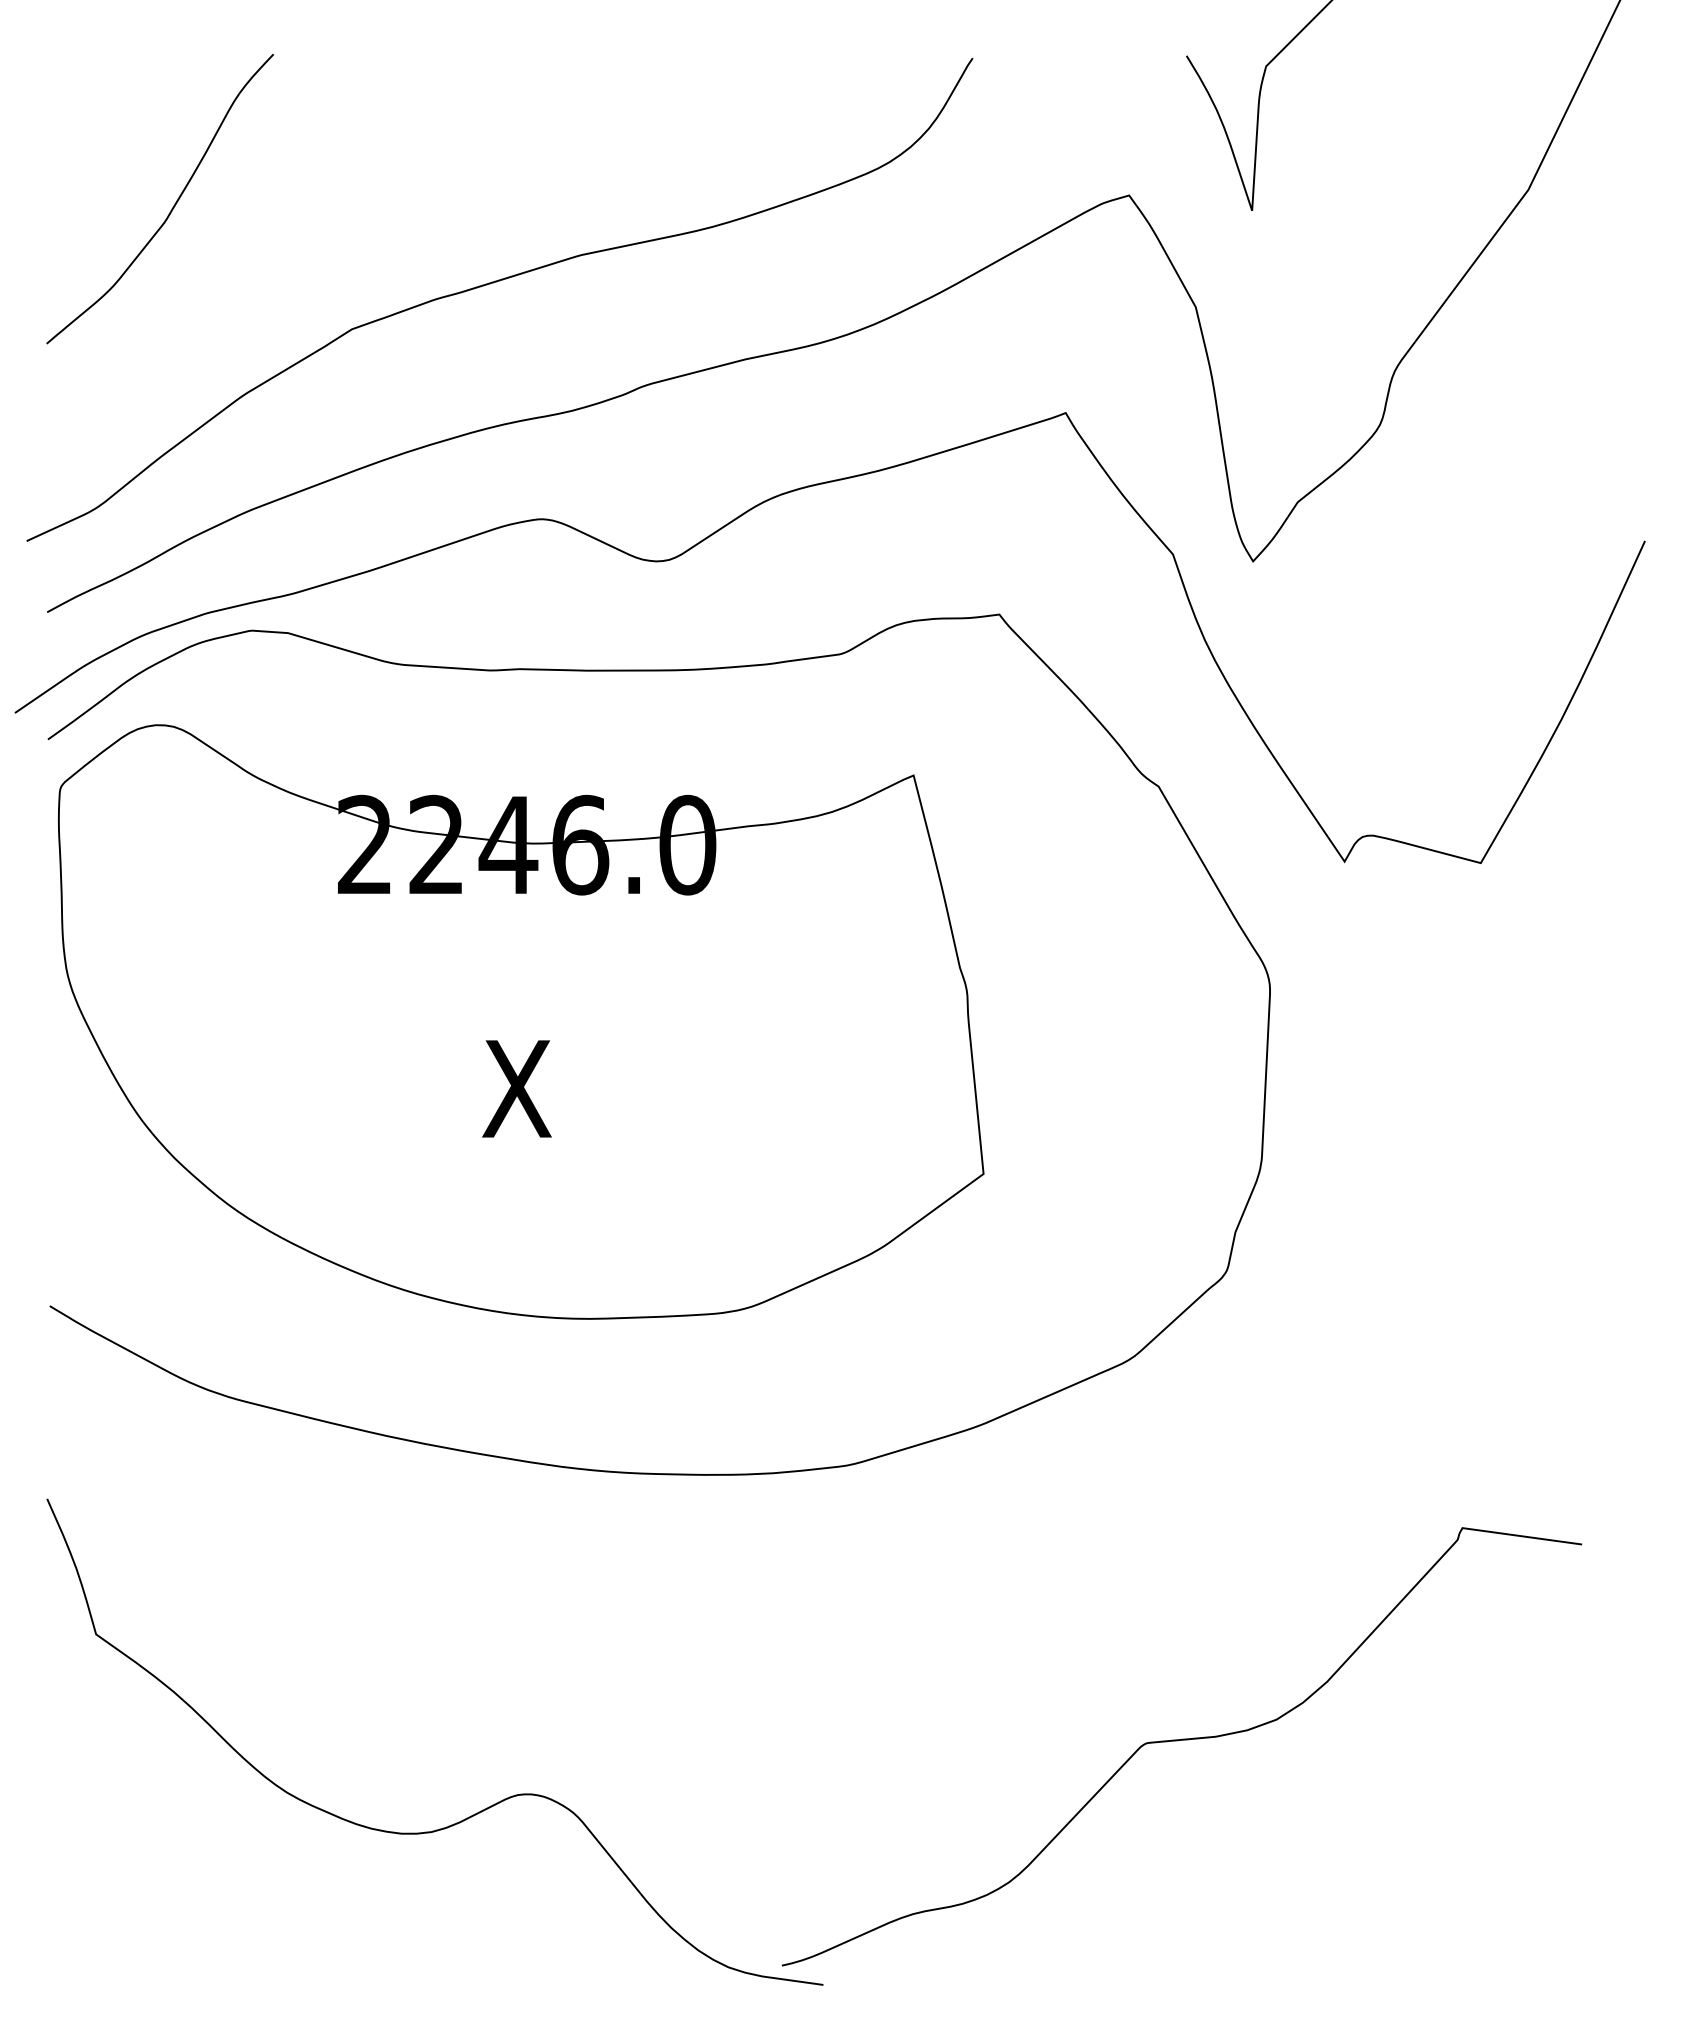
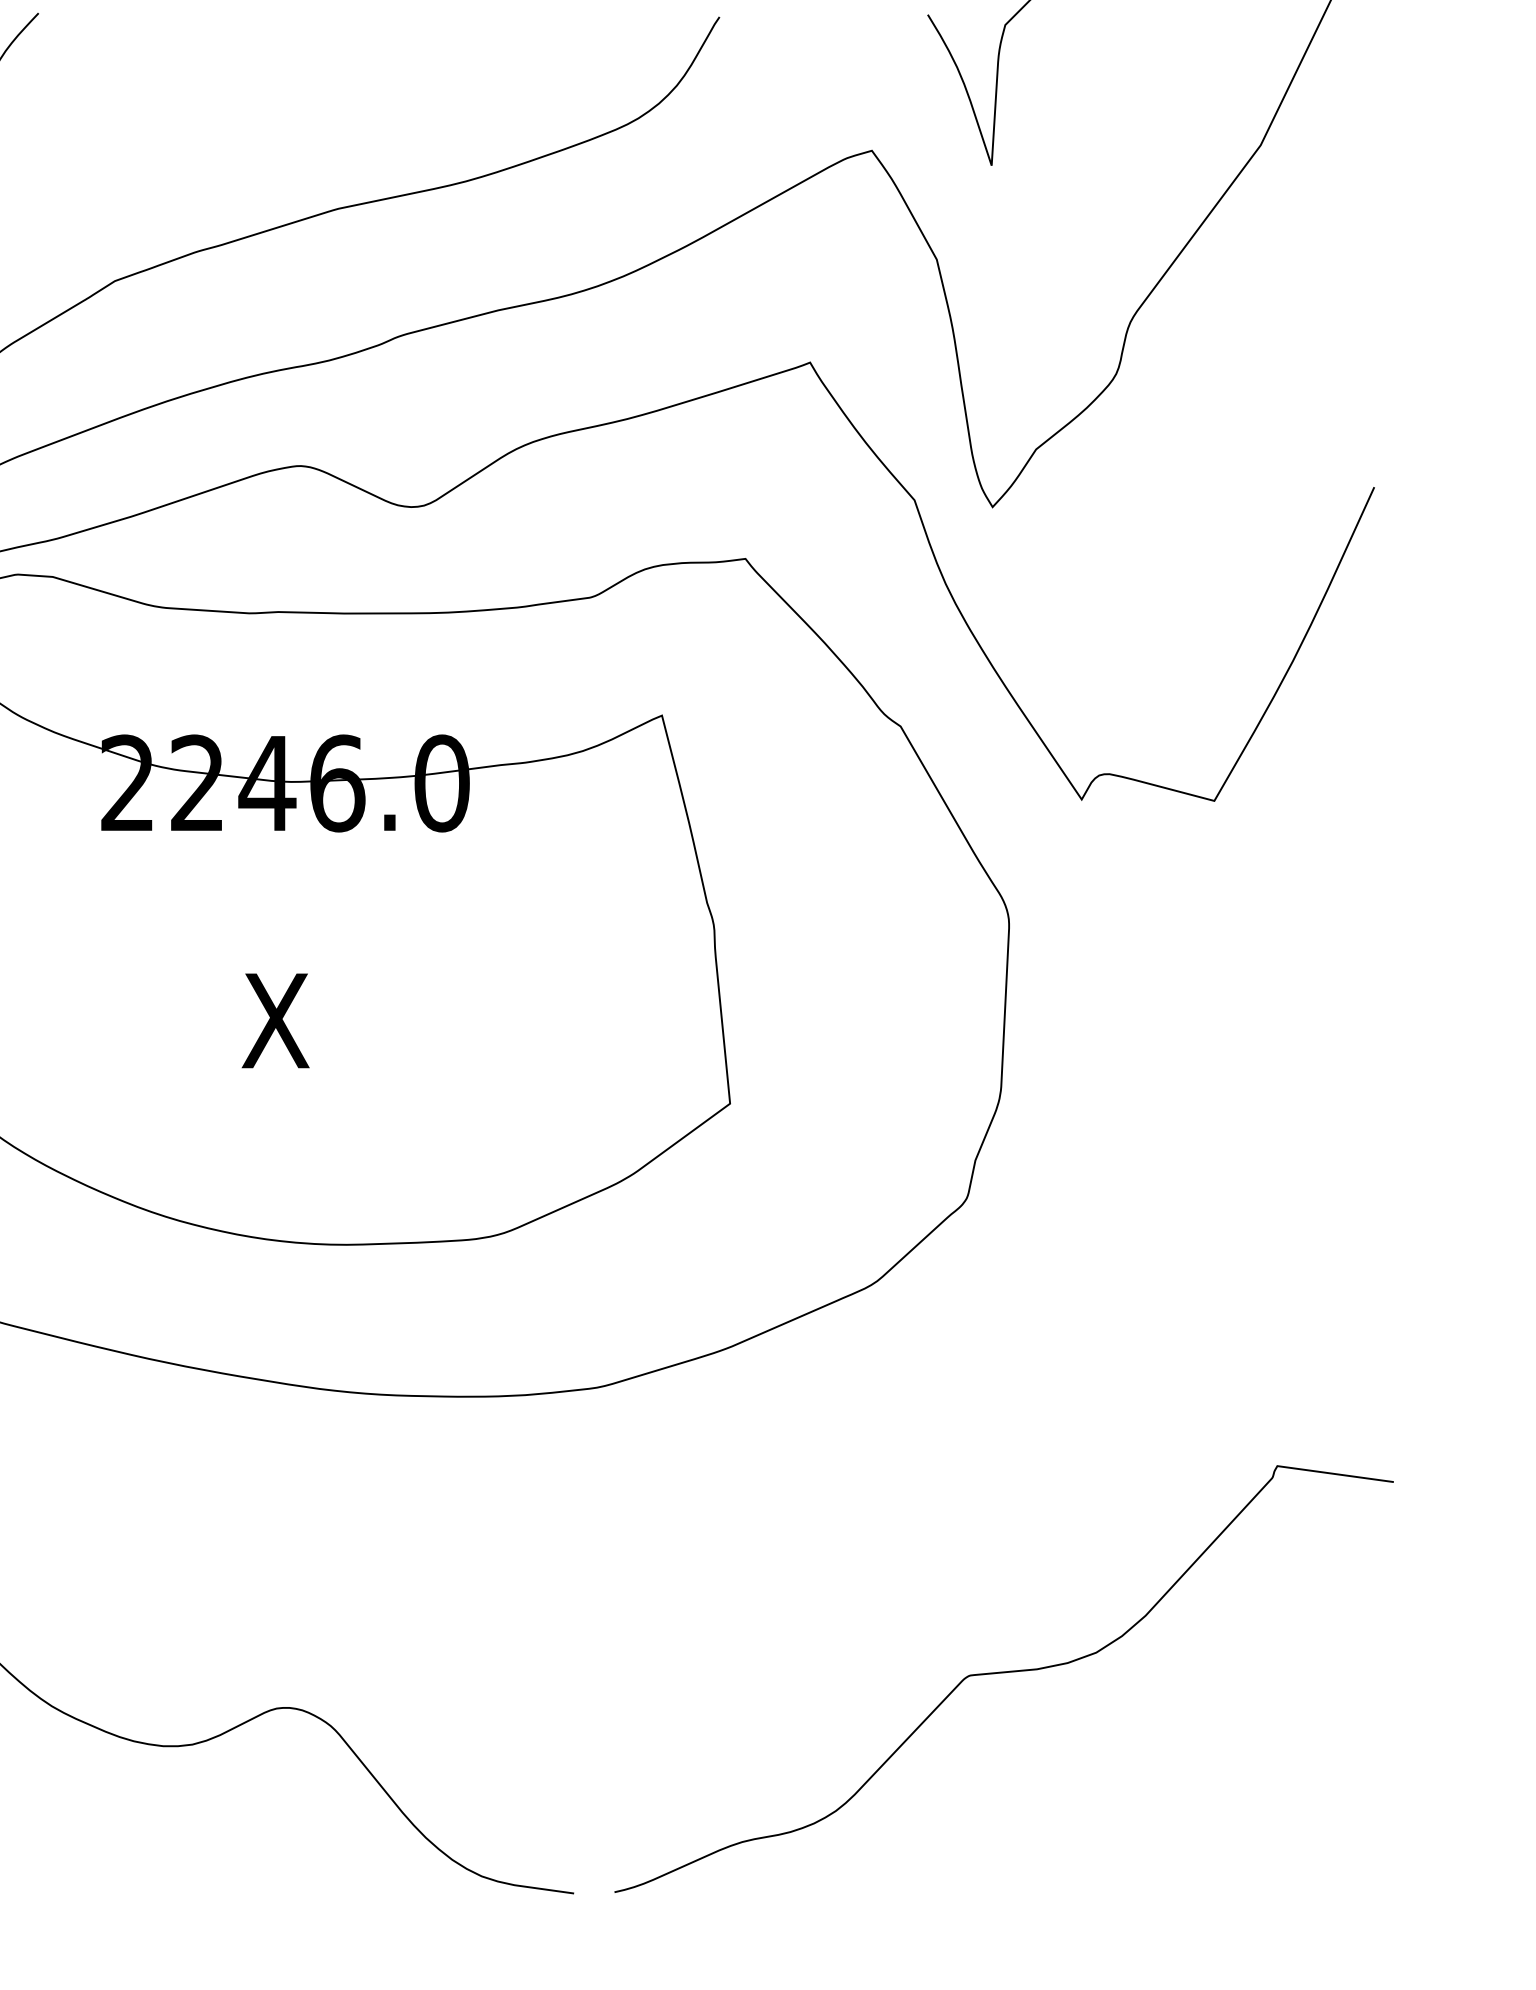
curve: (1178, 1741) -> (1000, 1673), moved

